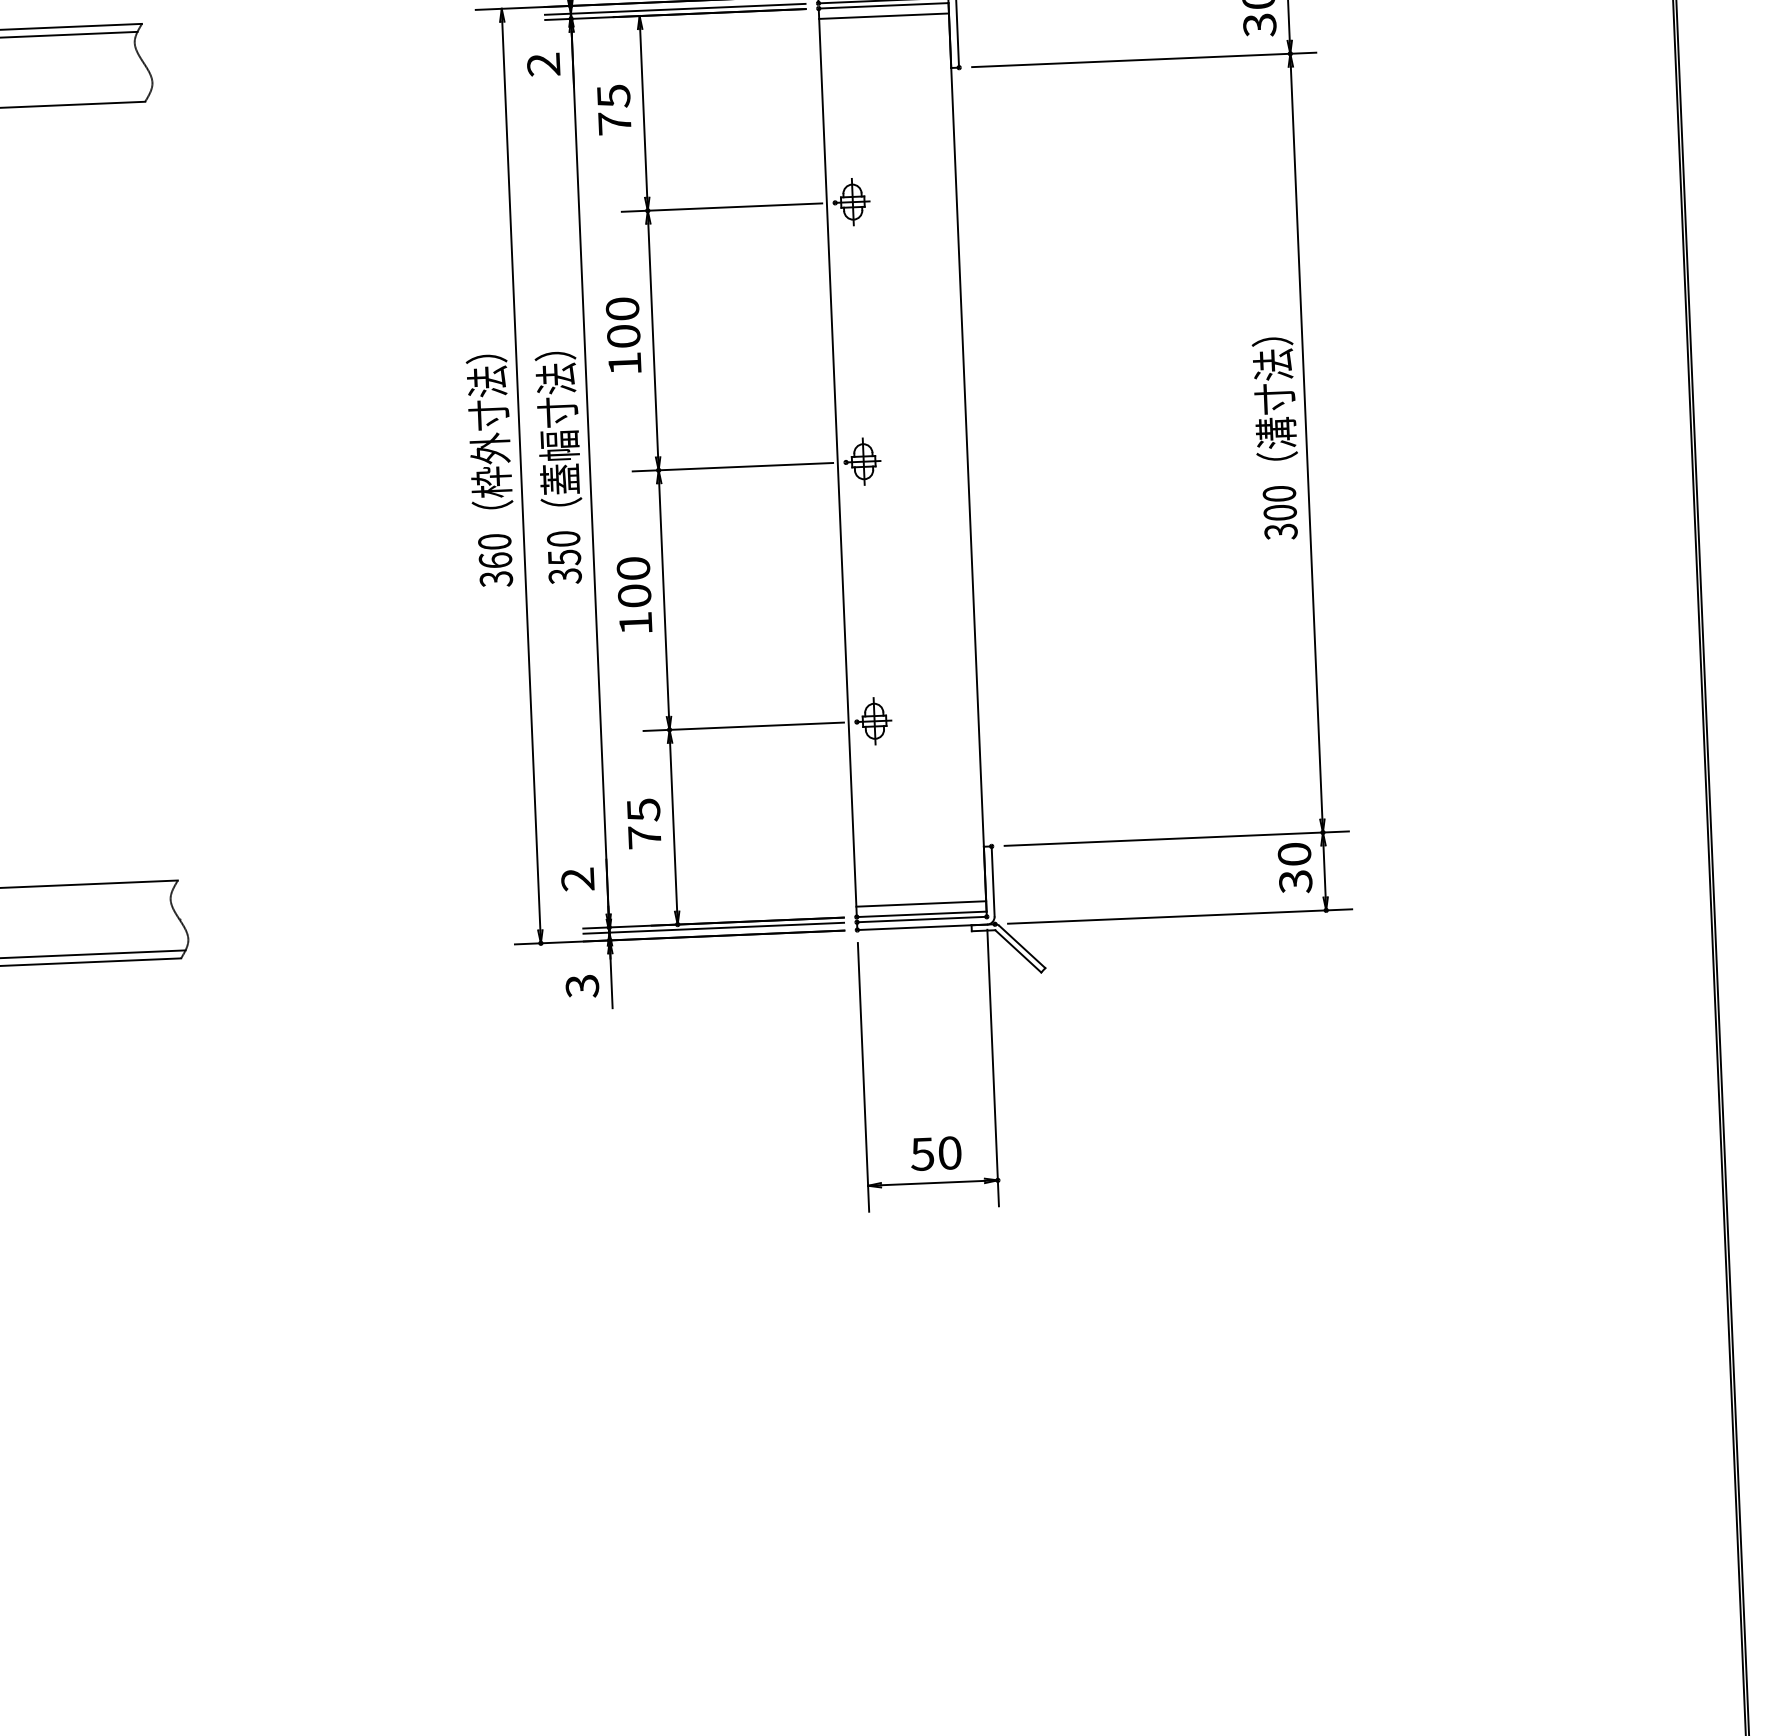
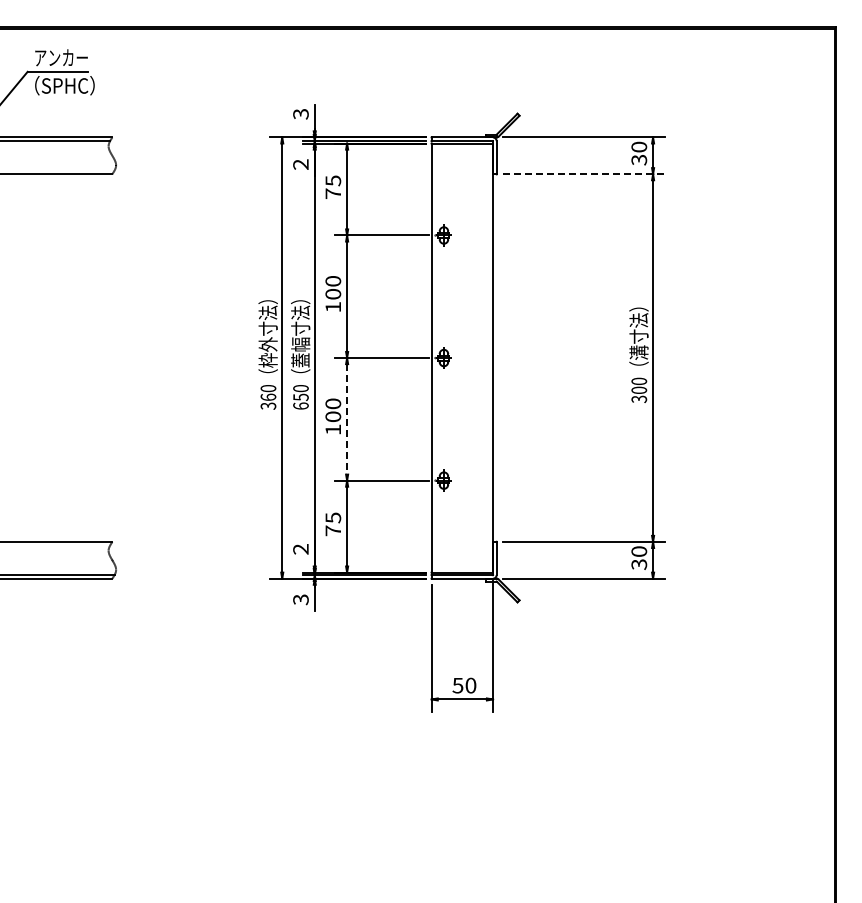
line: (882, 16) -> (461, 148), removed
line: (1145, 60) -> (584, 174), solid -> dashed
text: (564, 574) -> (300, 405), 350 -> 650
line: (664, 600) -> (347, 419), solid -> dashed
line: (919, 903) -> (461, 567), removed

